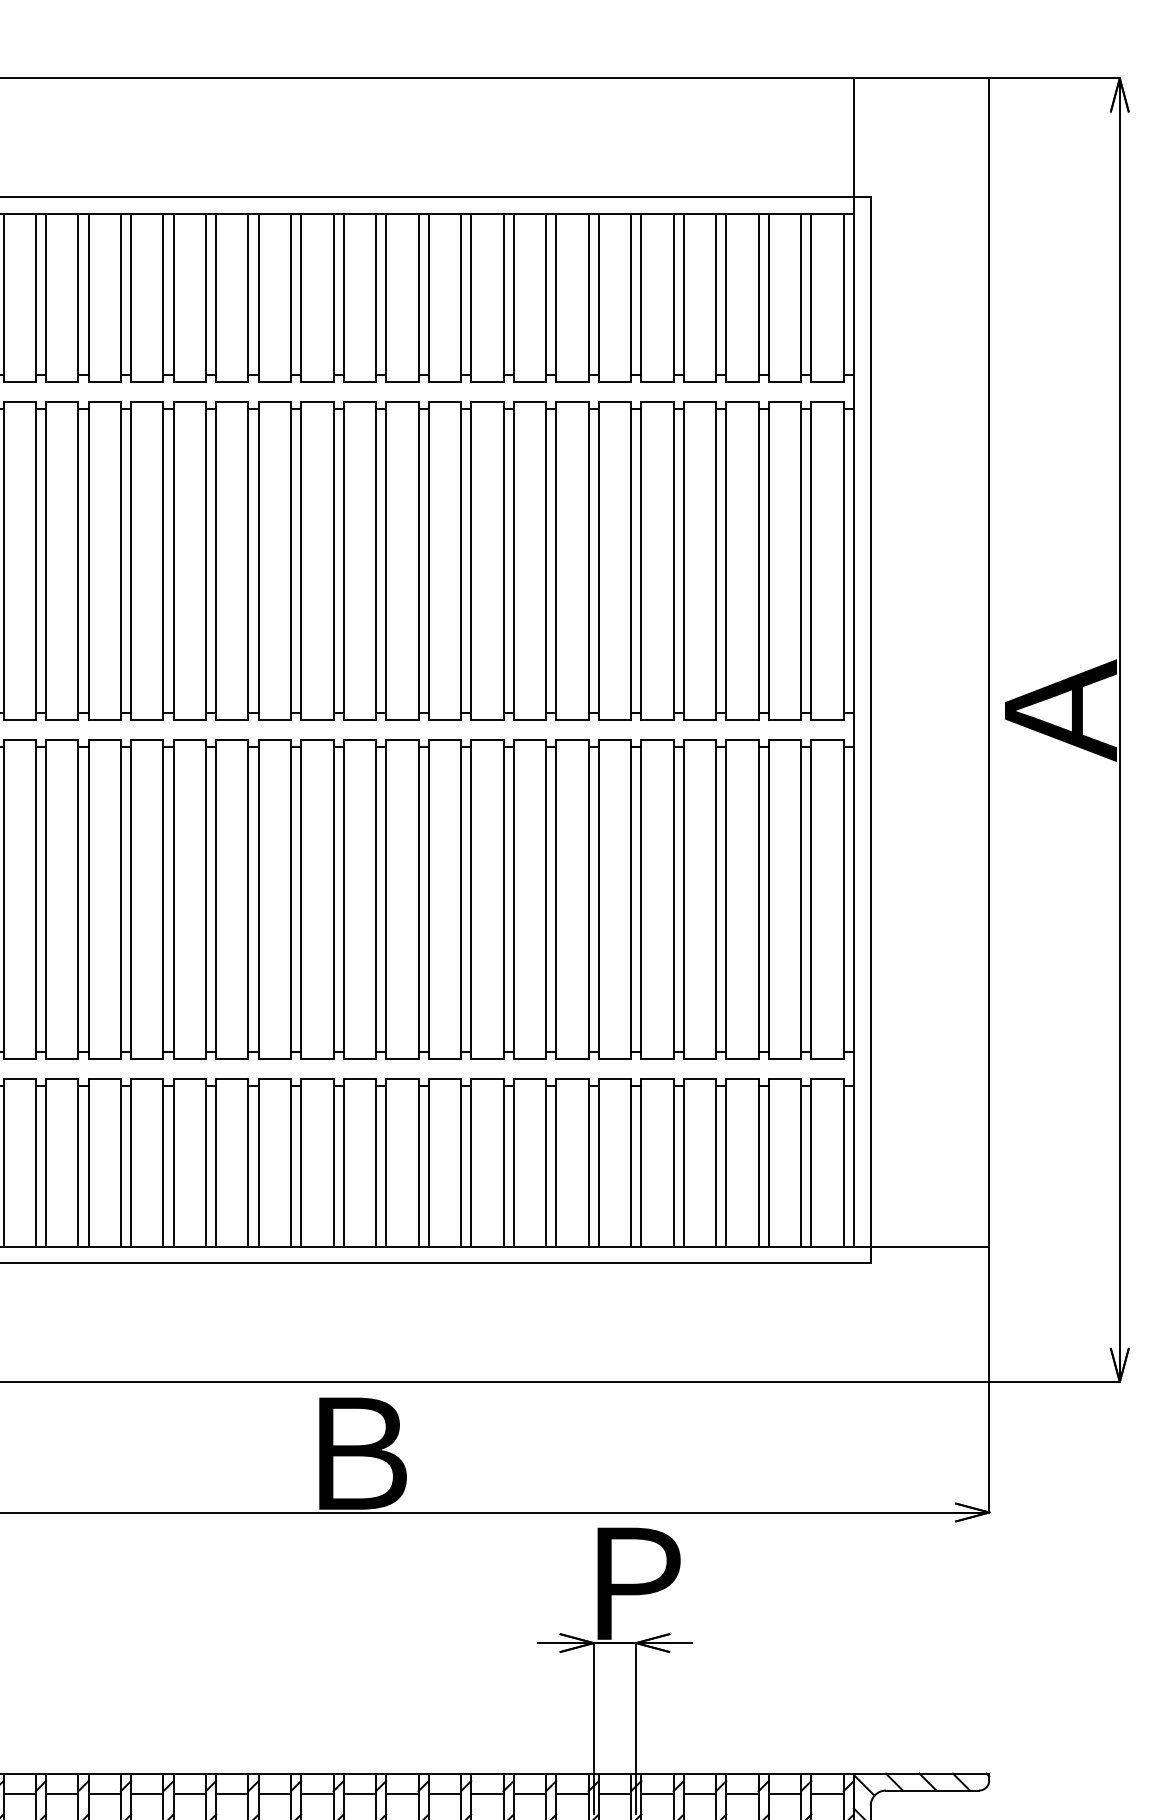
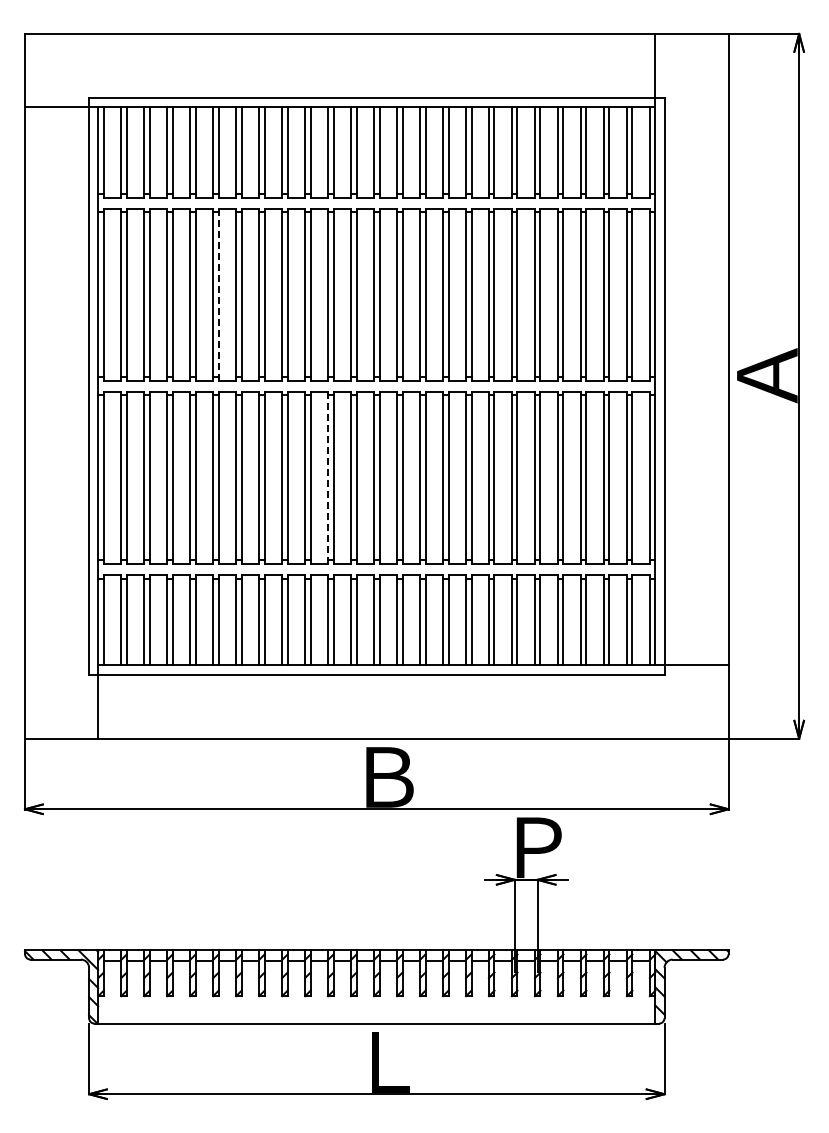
line: (45, 560) -> (218, 294), solid -> dashed
line: (249, 898) -> (328, 477), solid -> dashed

